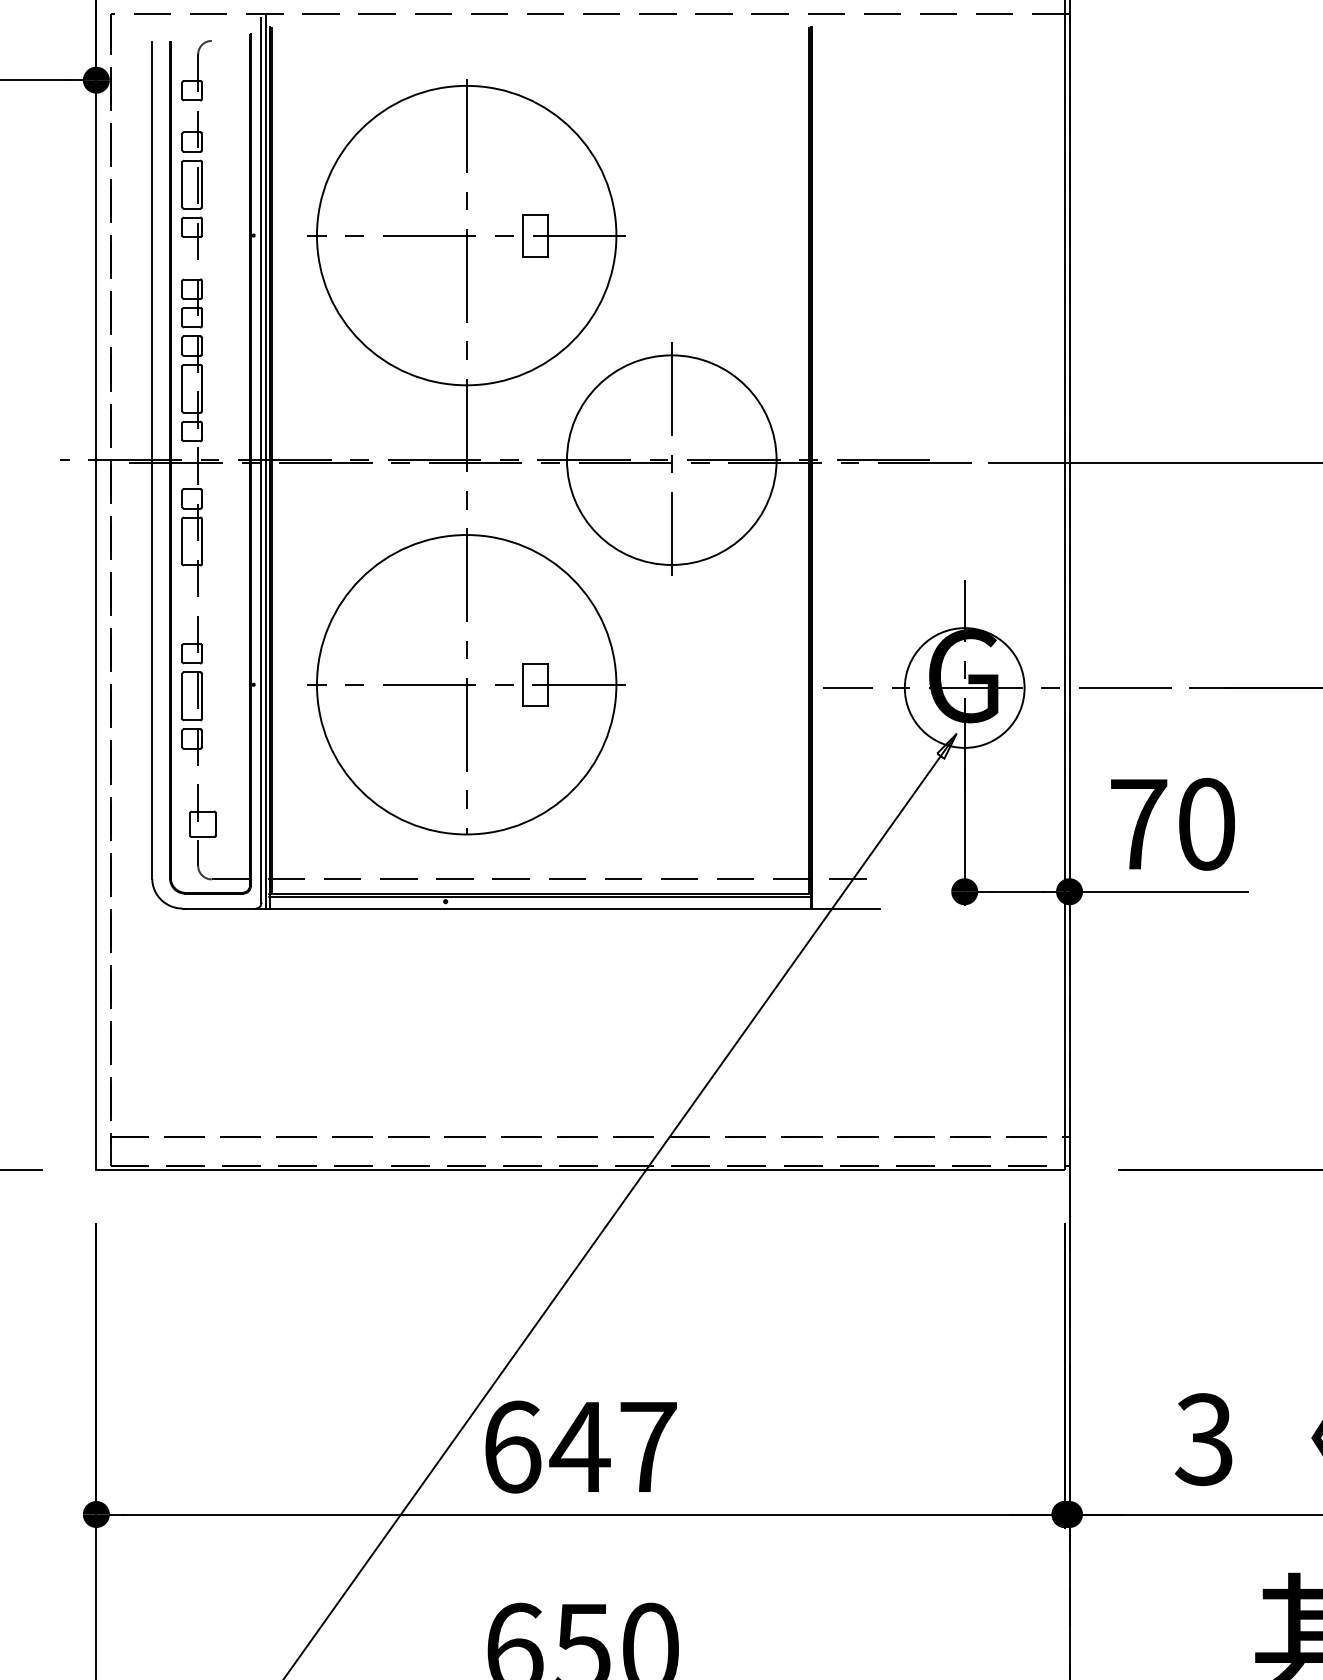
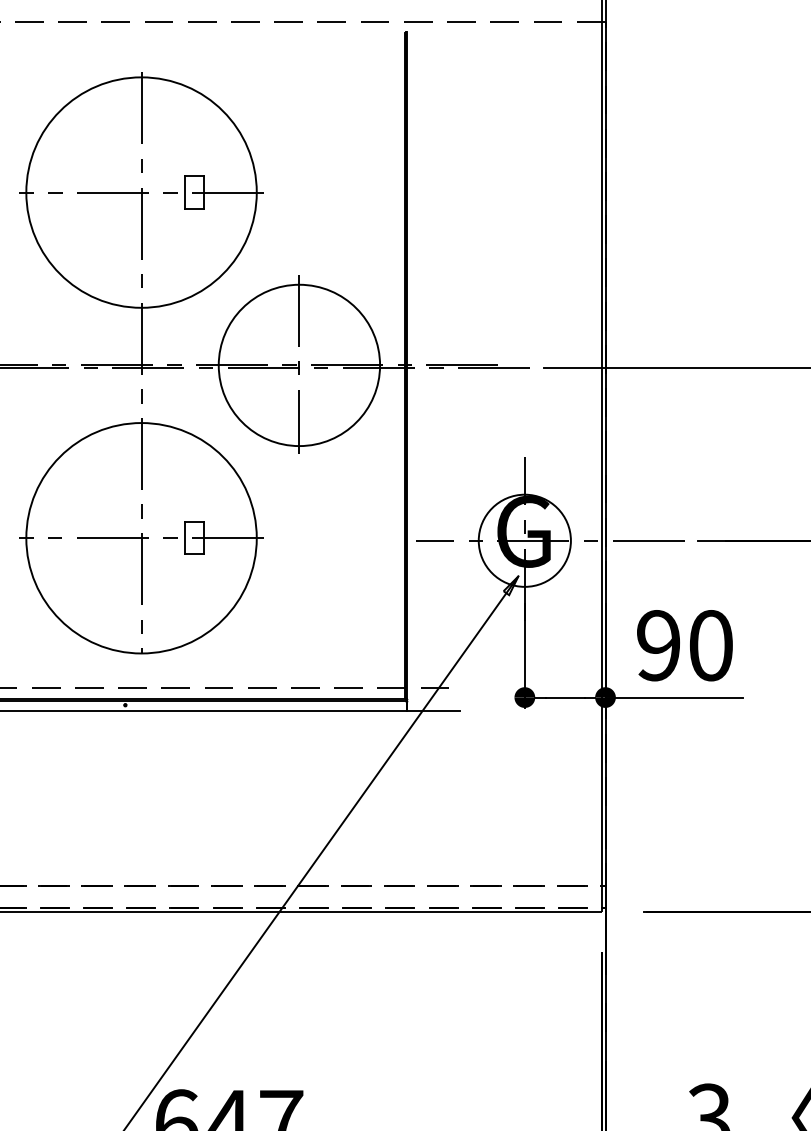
text: (1138, 823) -> (658, 645), 70 -> 90

